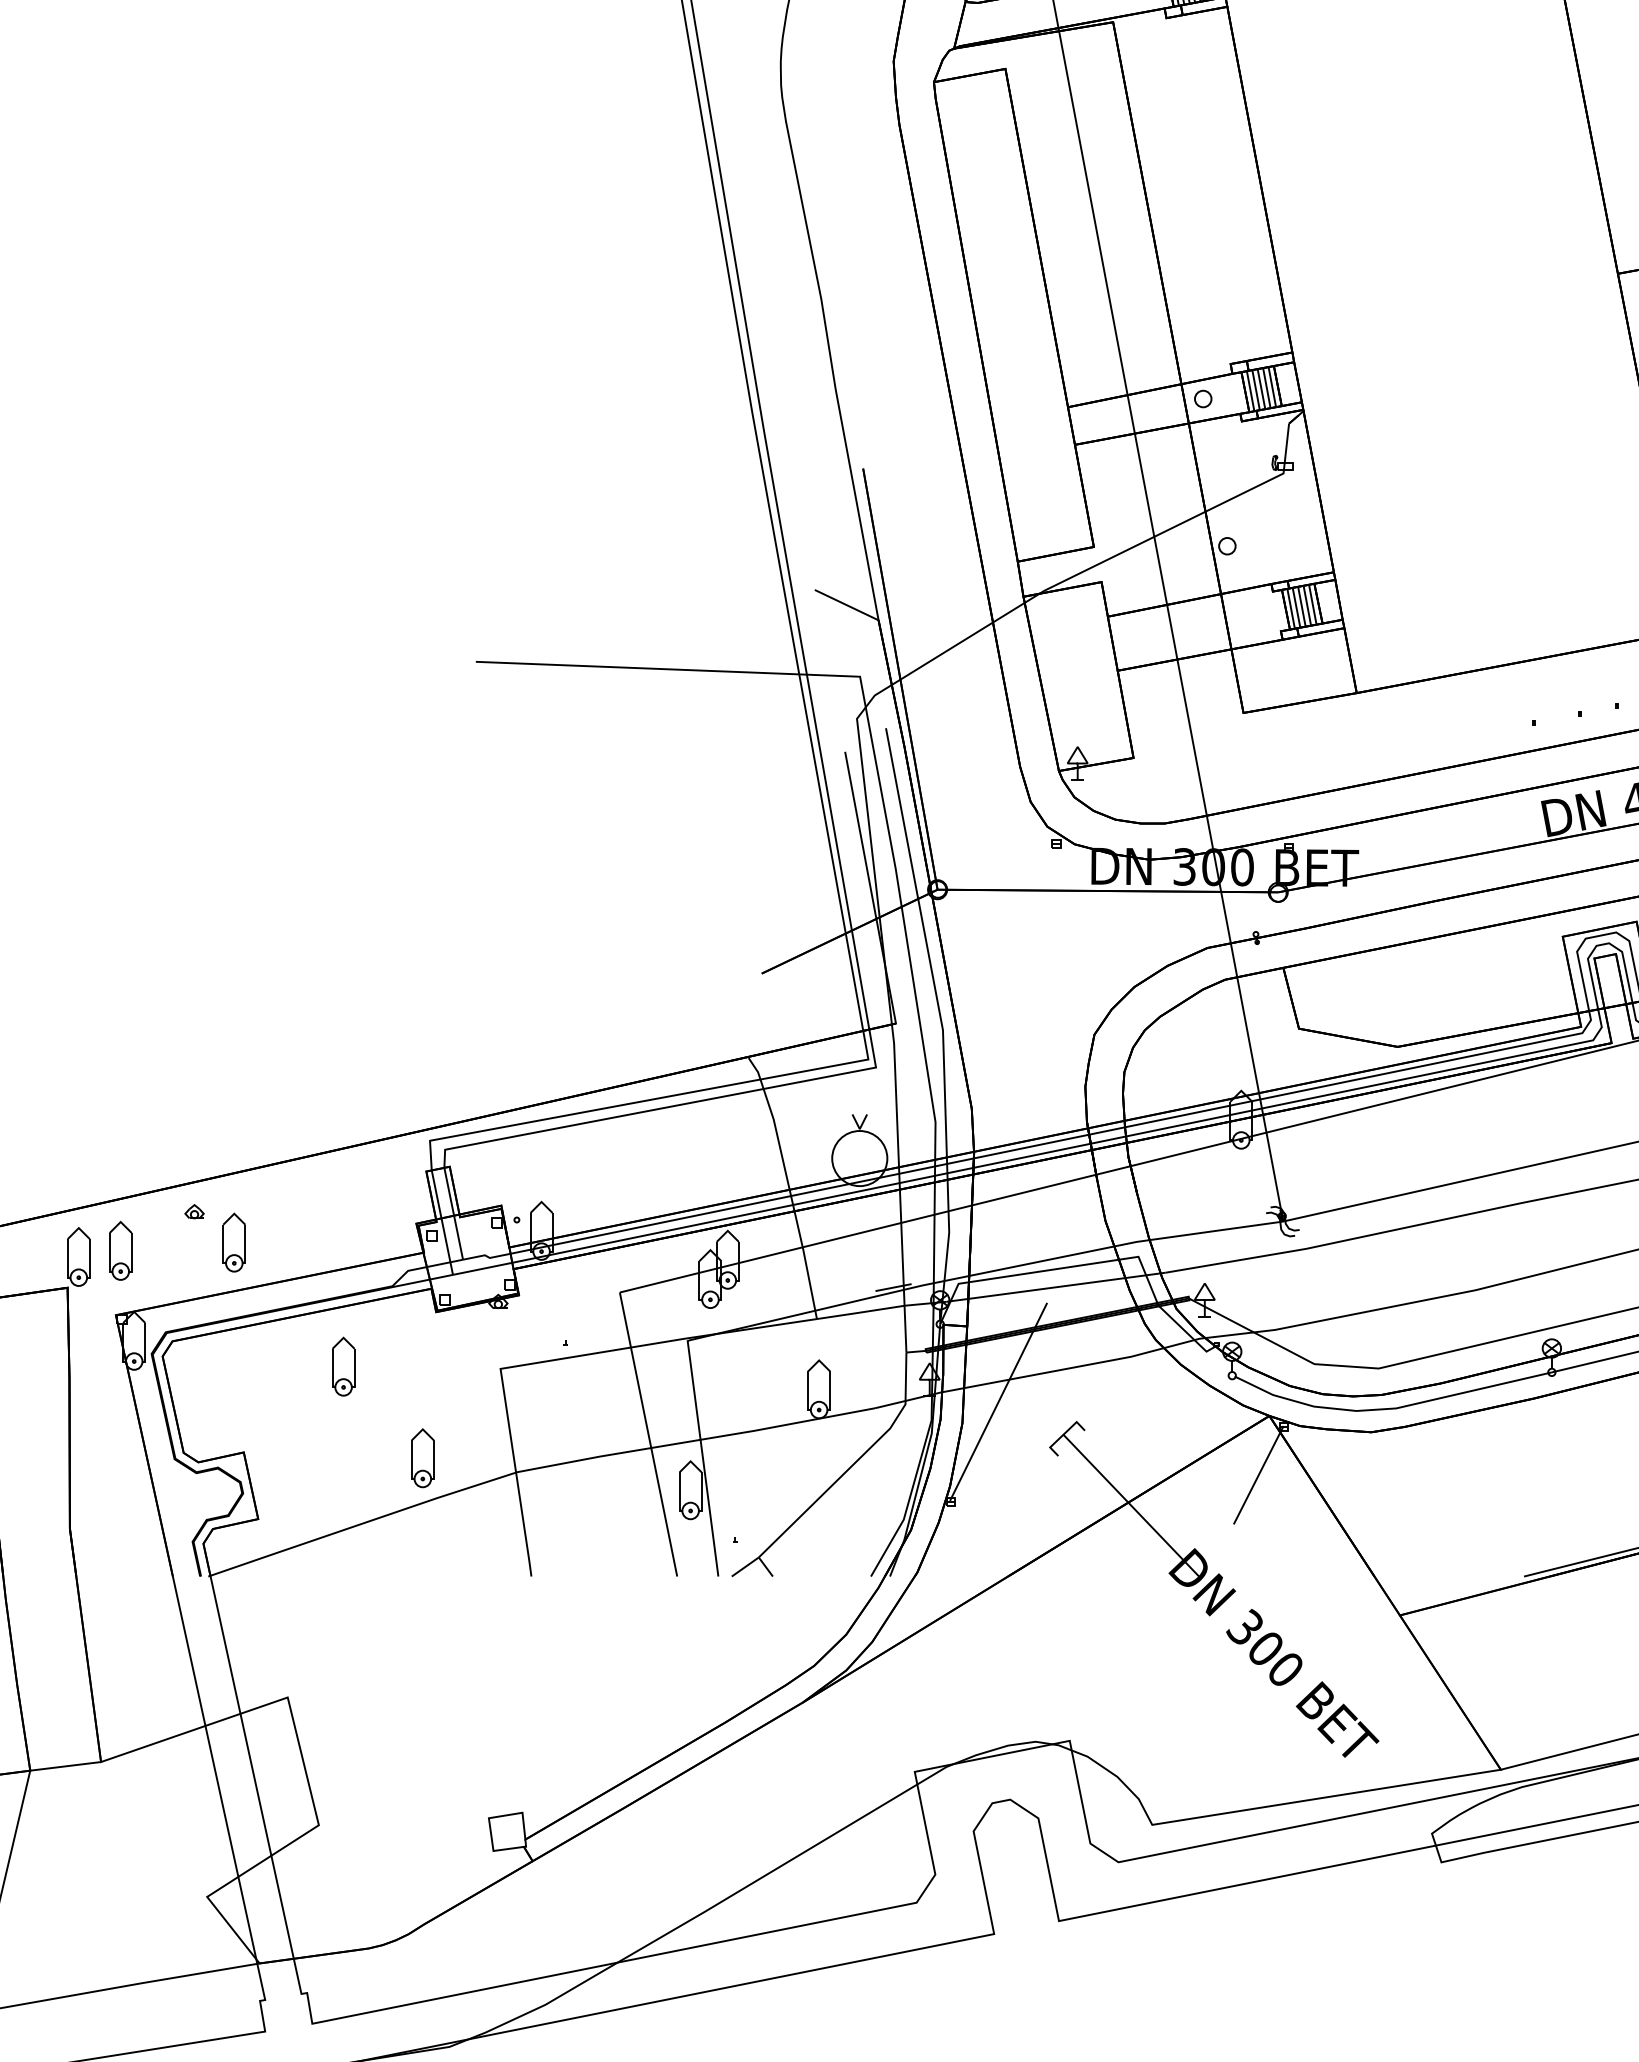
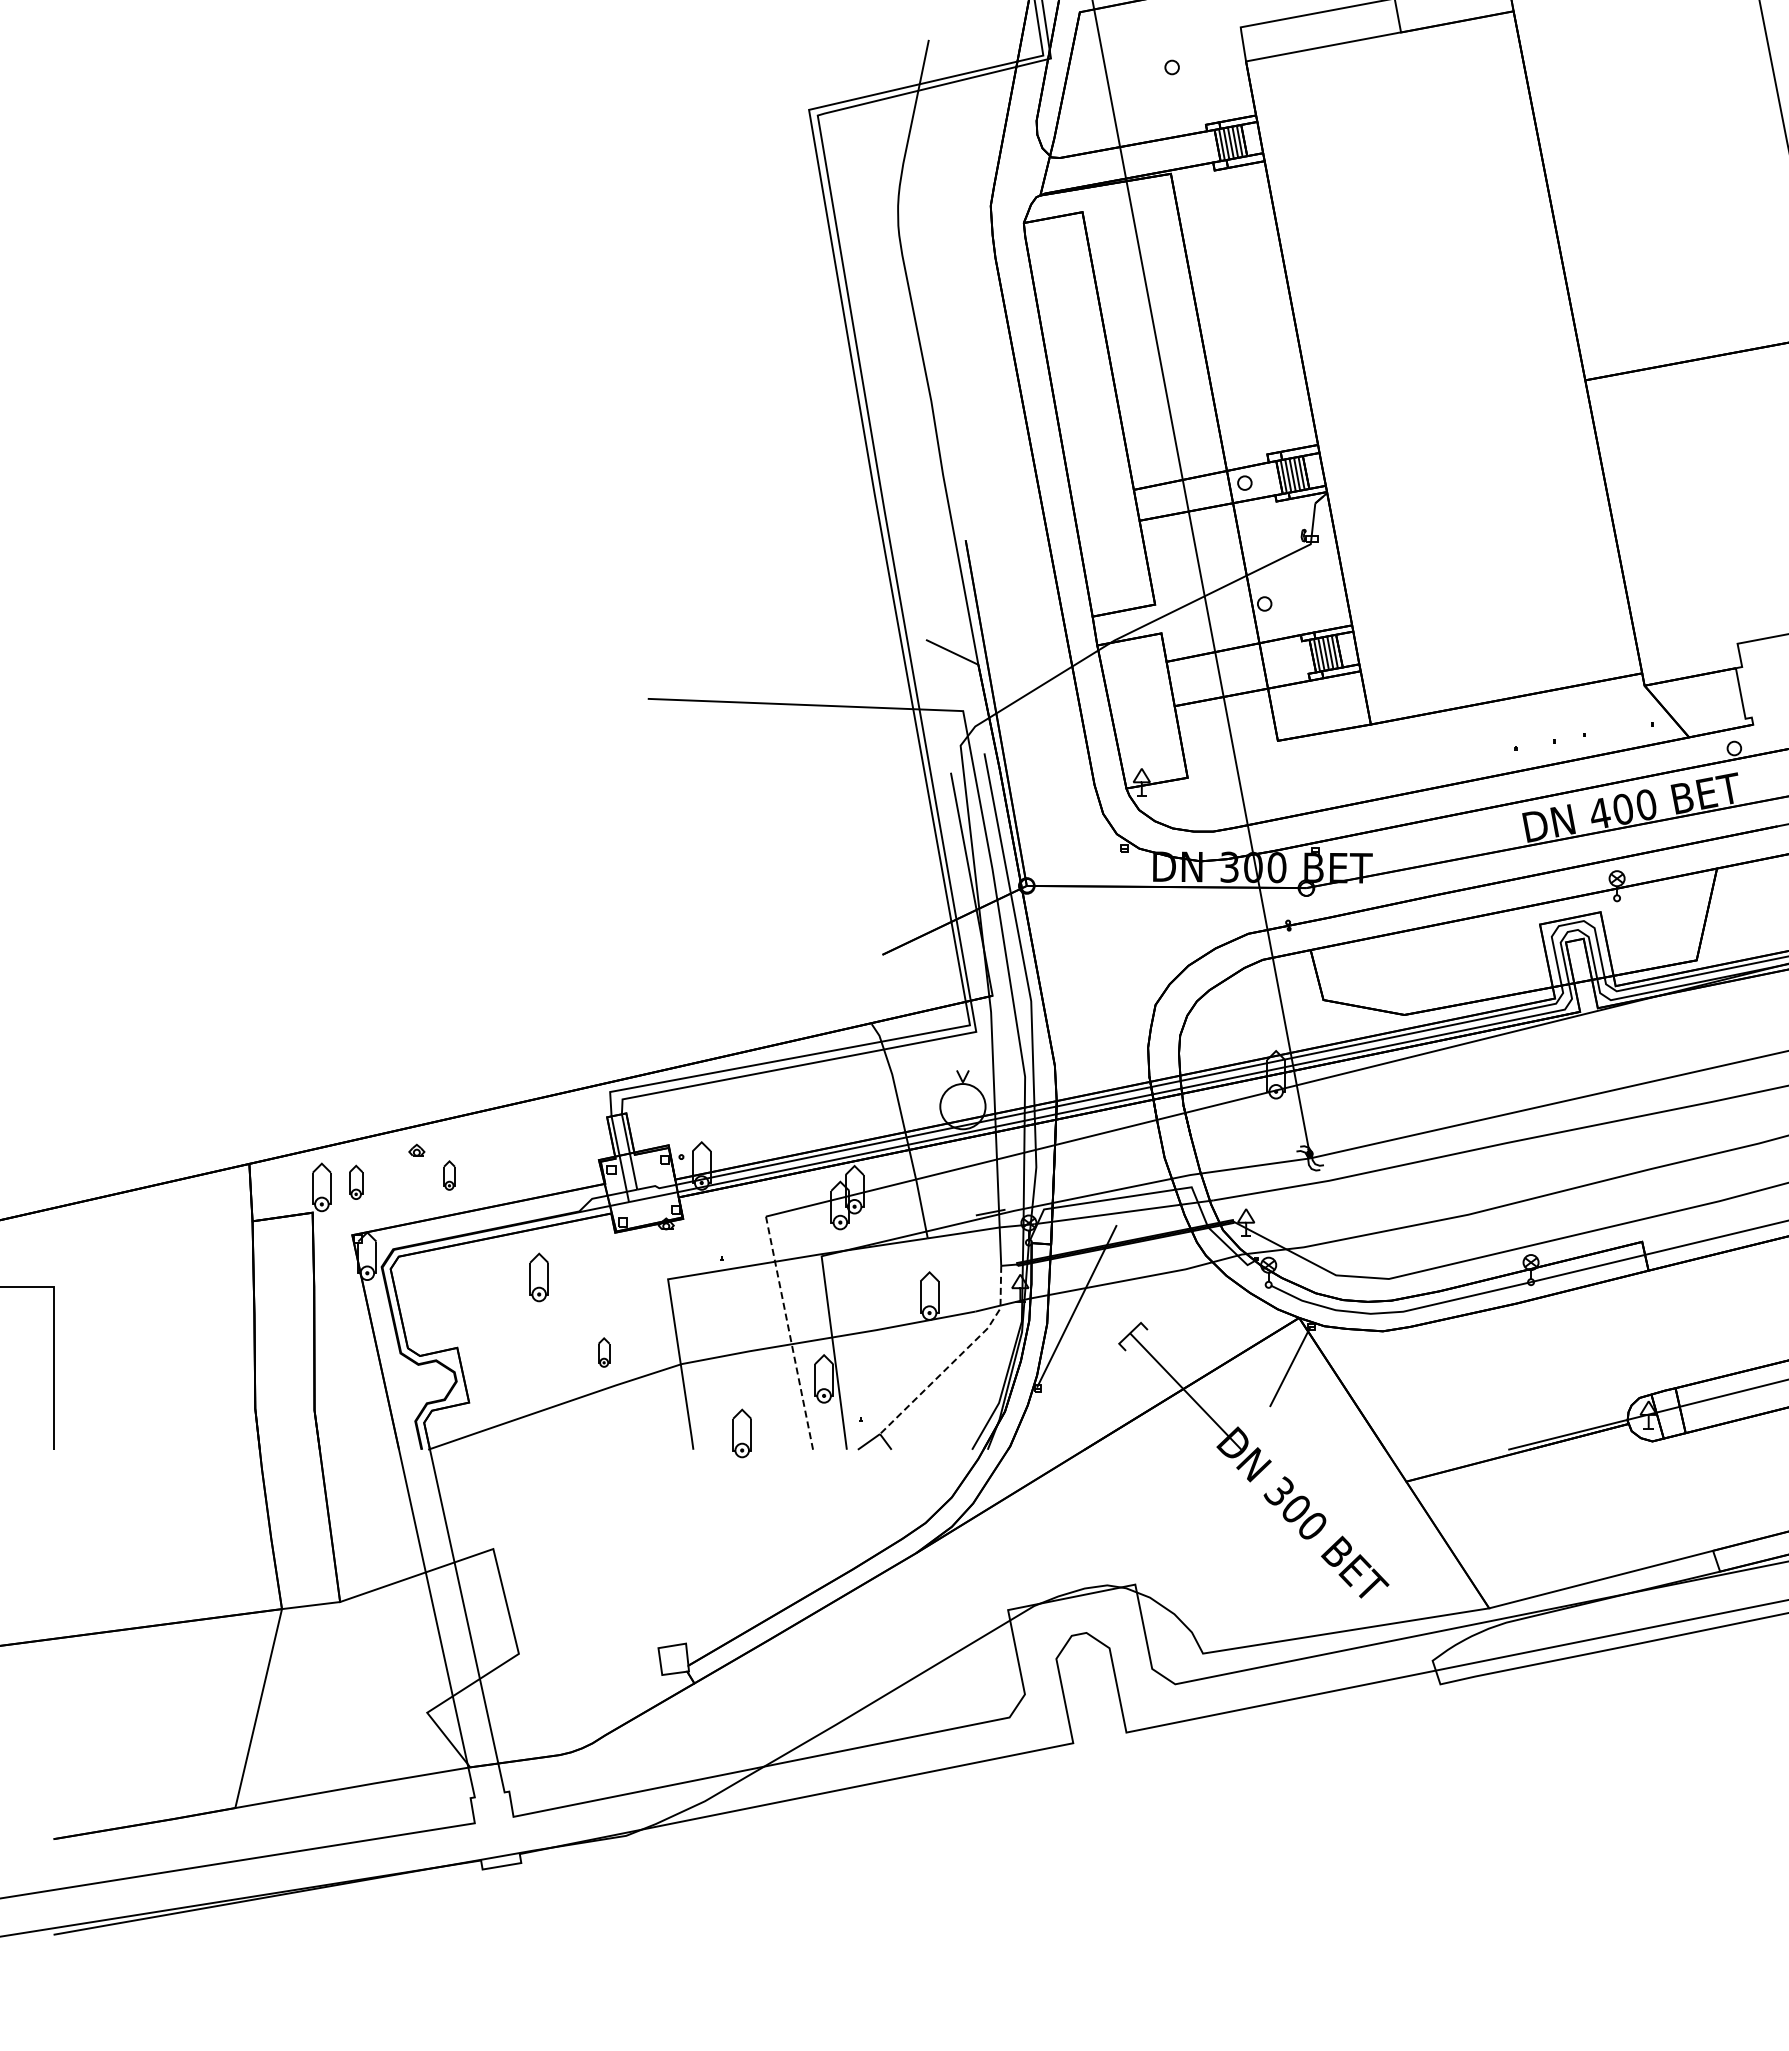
part: (234, 1242) -> (449, 1175), size x0.6
part: (119, 1250) -> (355, 1182), size x0.7
line: (648, 1434) -> (789, 1333), solid -> dashed
part: (421, 1458) -> (603, 1352), size x0.6
line: (854, 1464) -> (958, 1357), solid -> dashed
part: (590, 1556) -> (741, 1433), added

